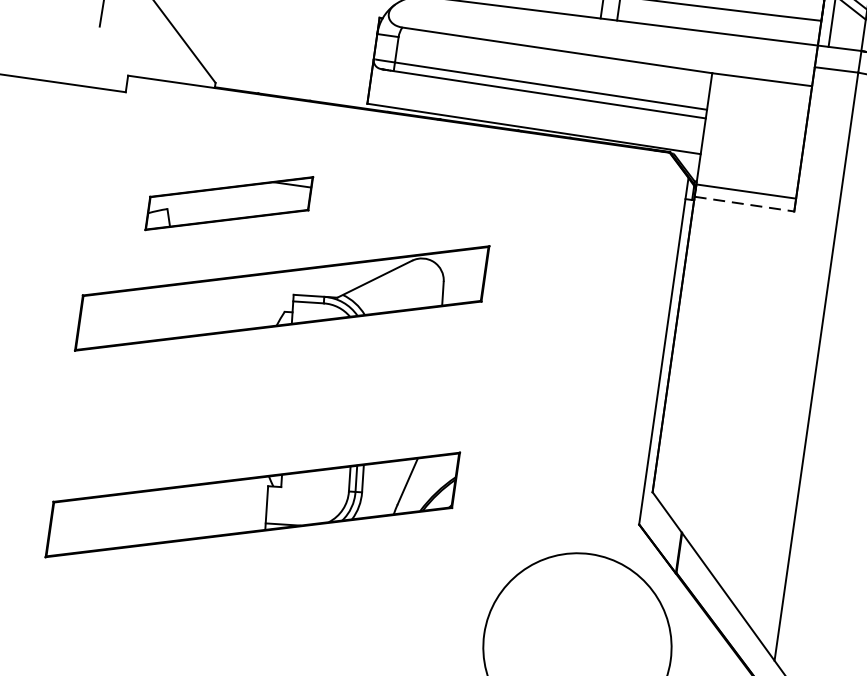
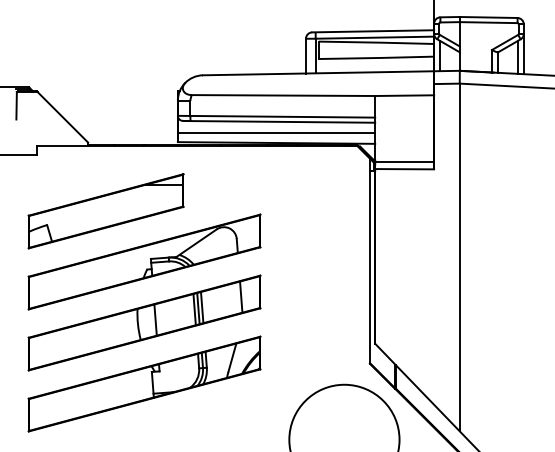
line: (536, 112) -> (276, 133), added
part: (228, 203) -> (105, 211), size x1.67
line: (745, 204) -> (405, 169), dashed -> solid
part: (267, 400) -> (144, 322), added

